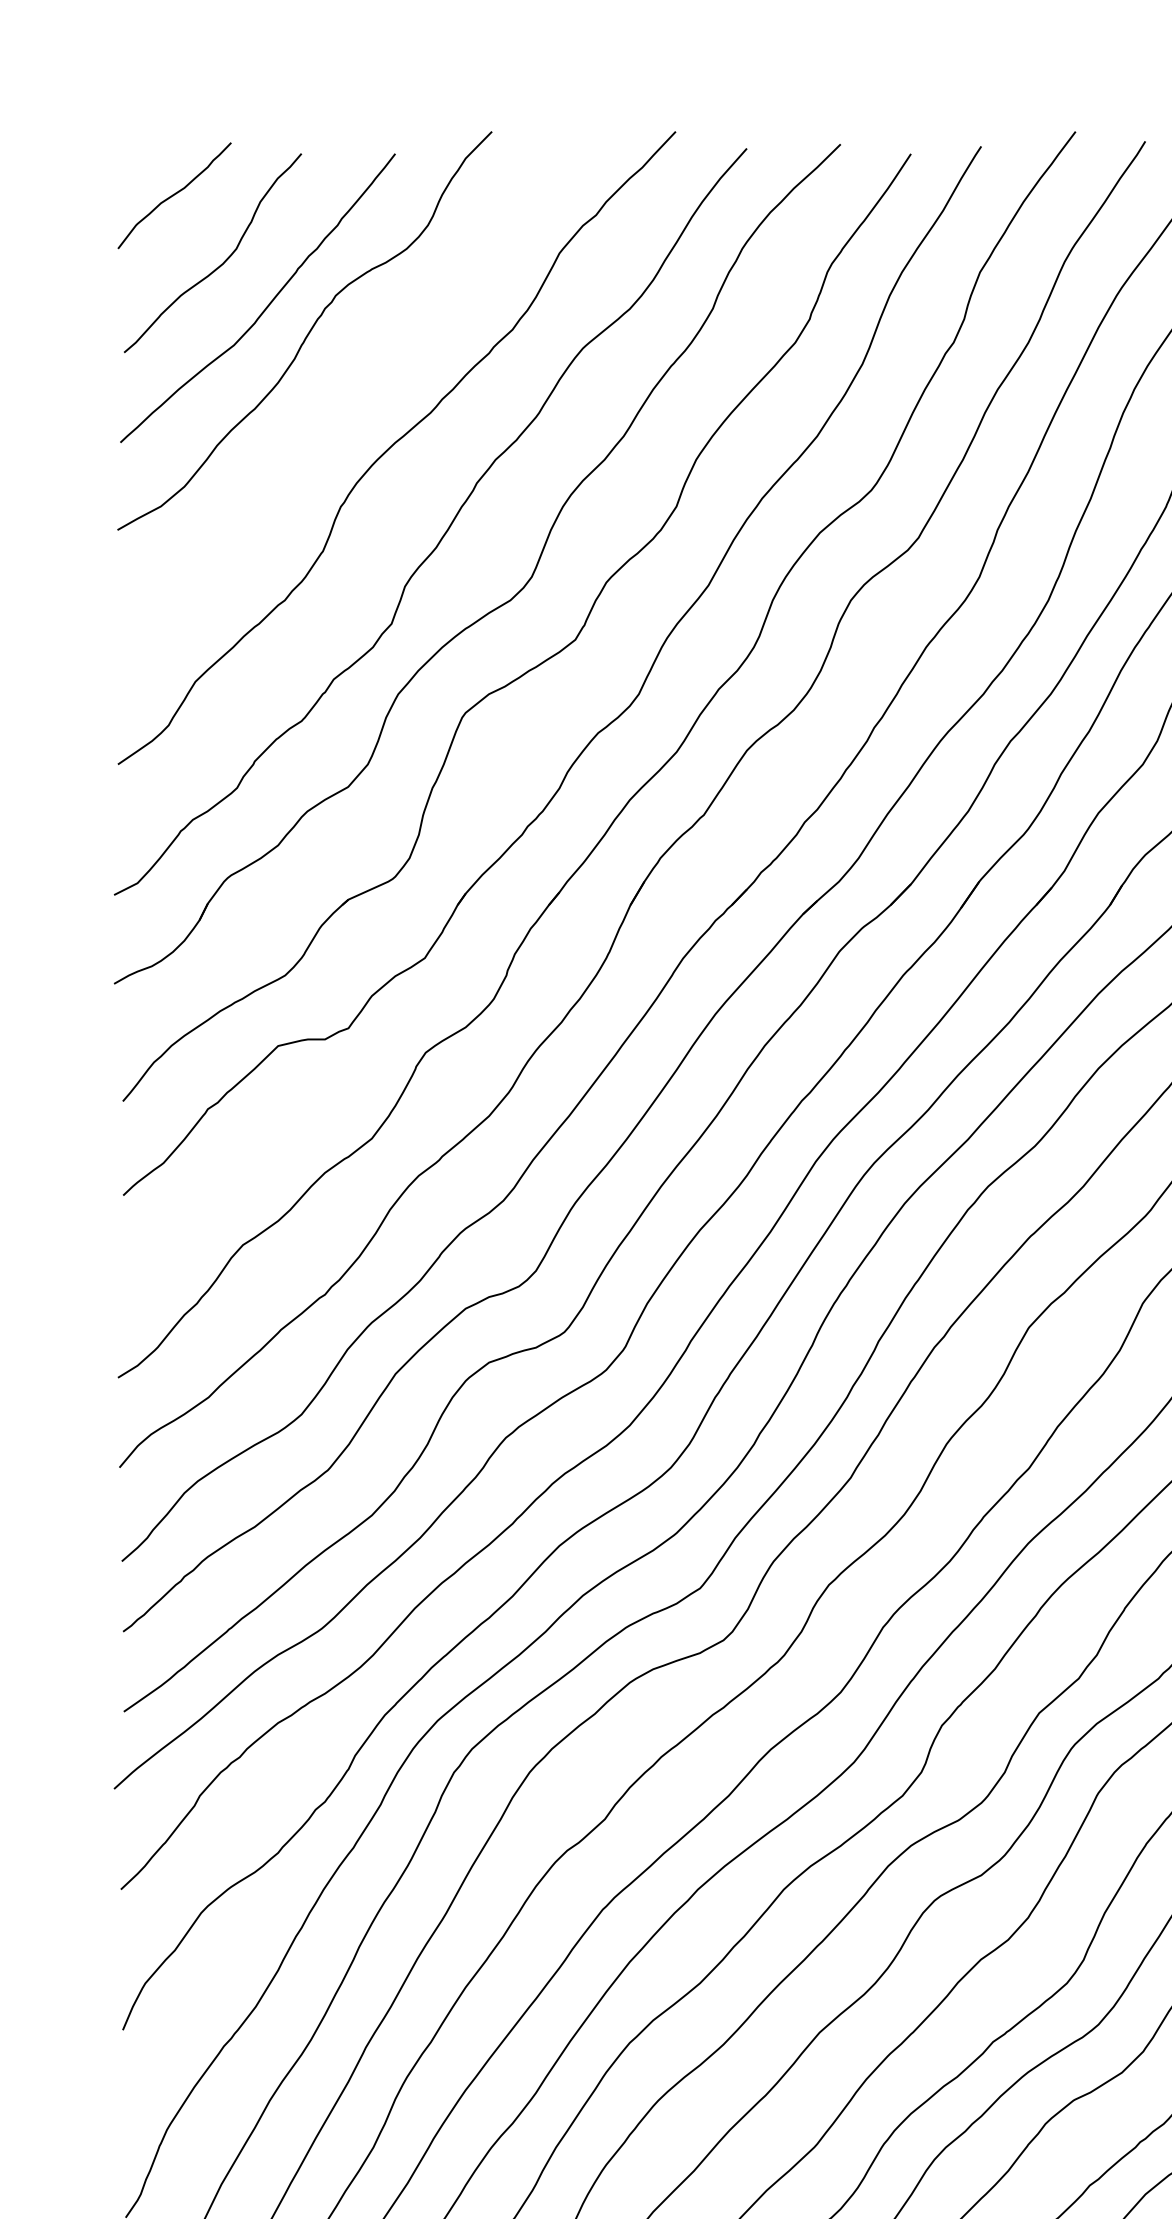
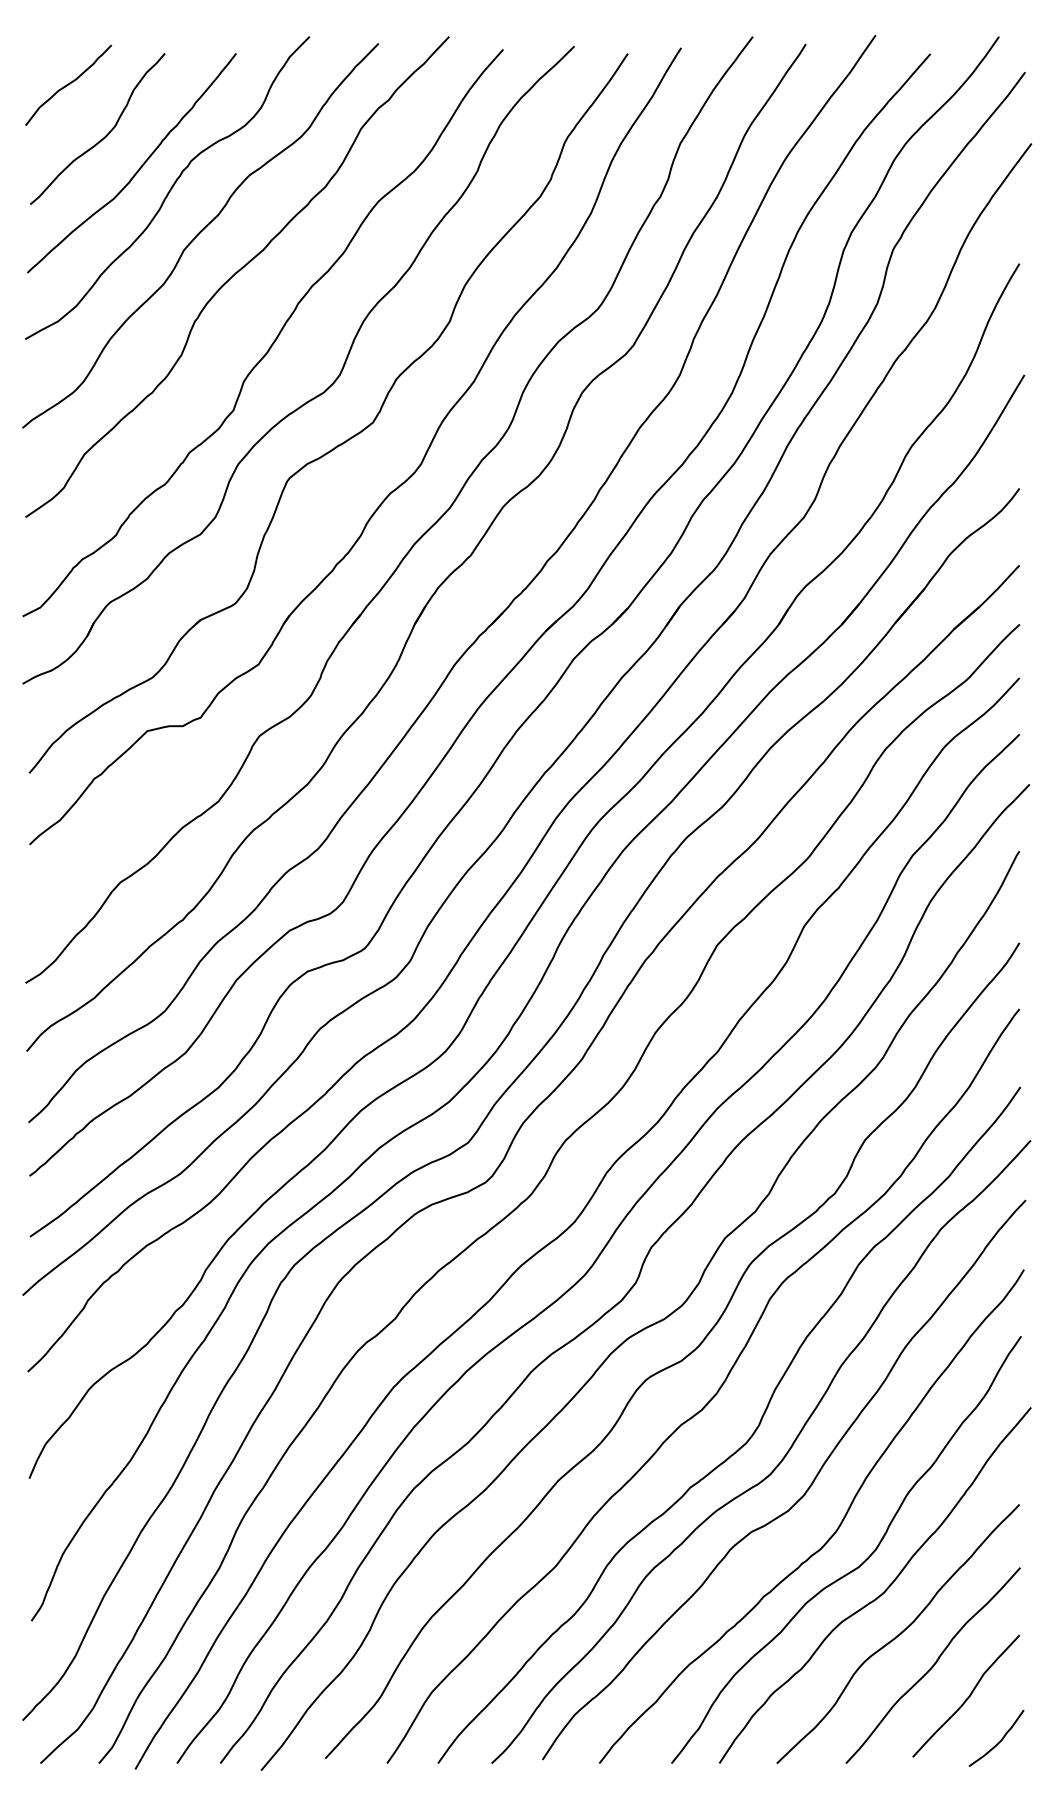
curve: (346, 392) -> (199, 234), added

